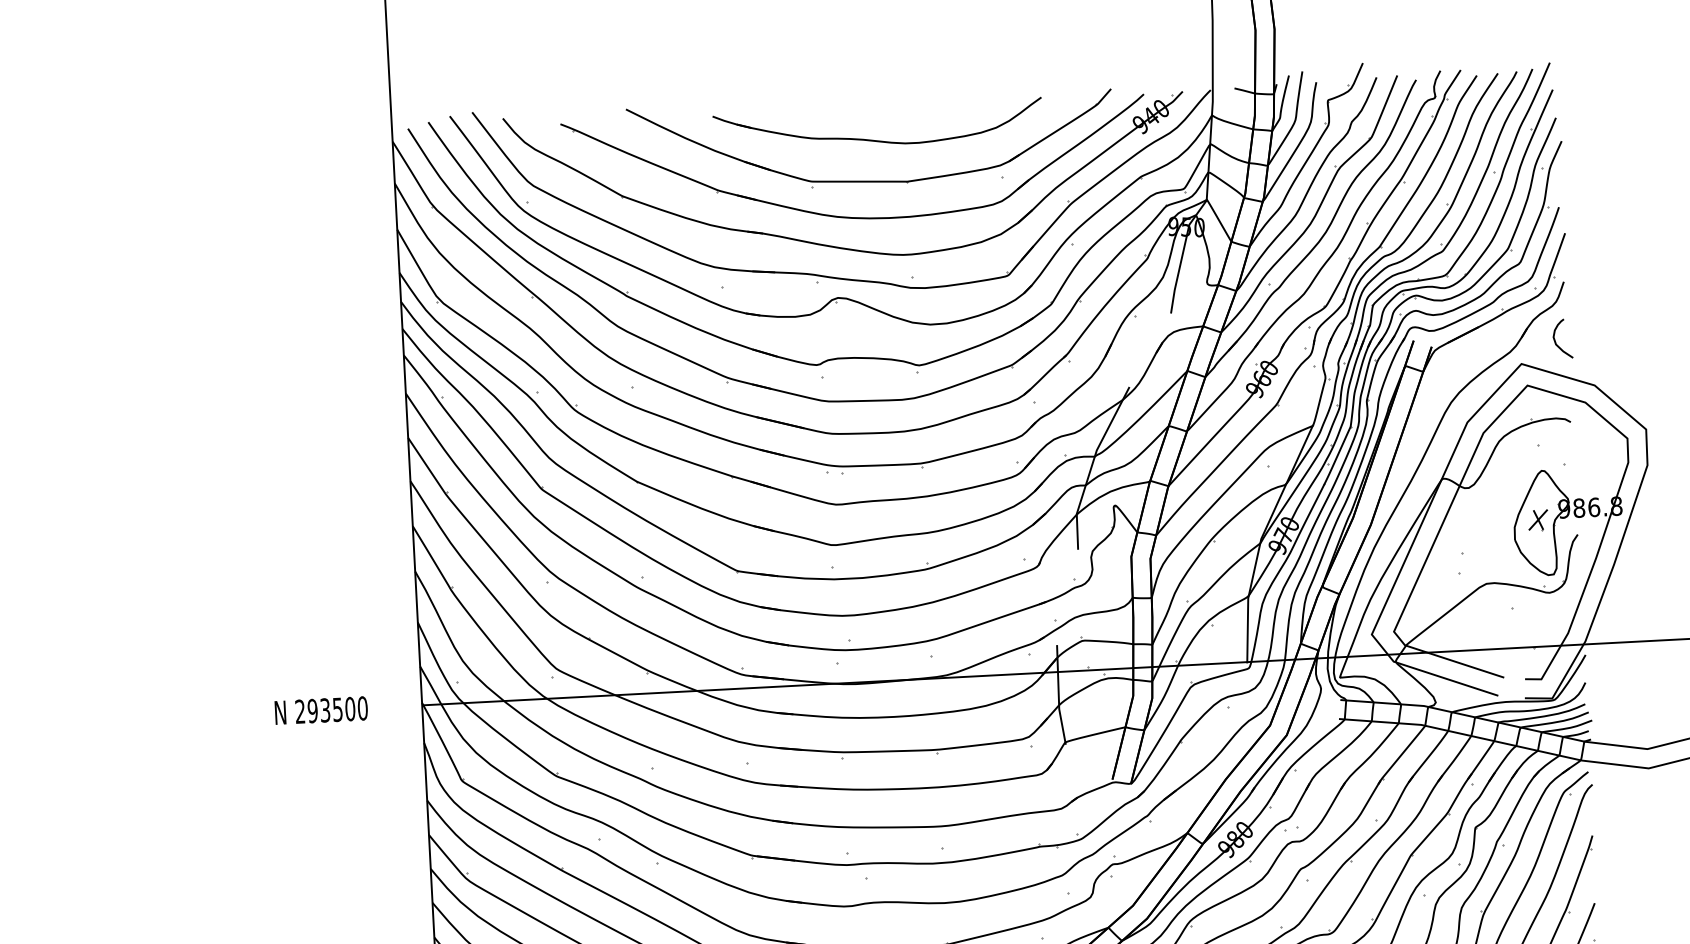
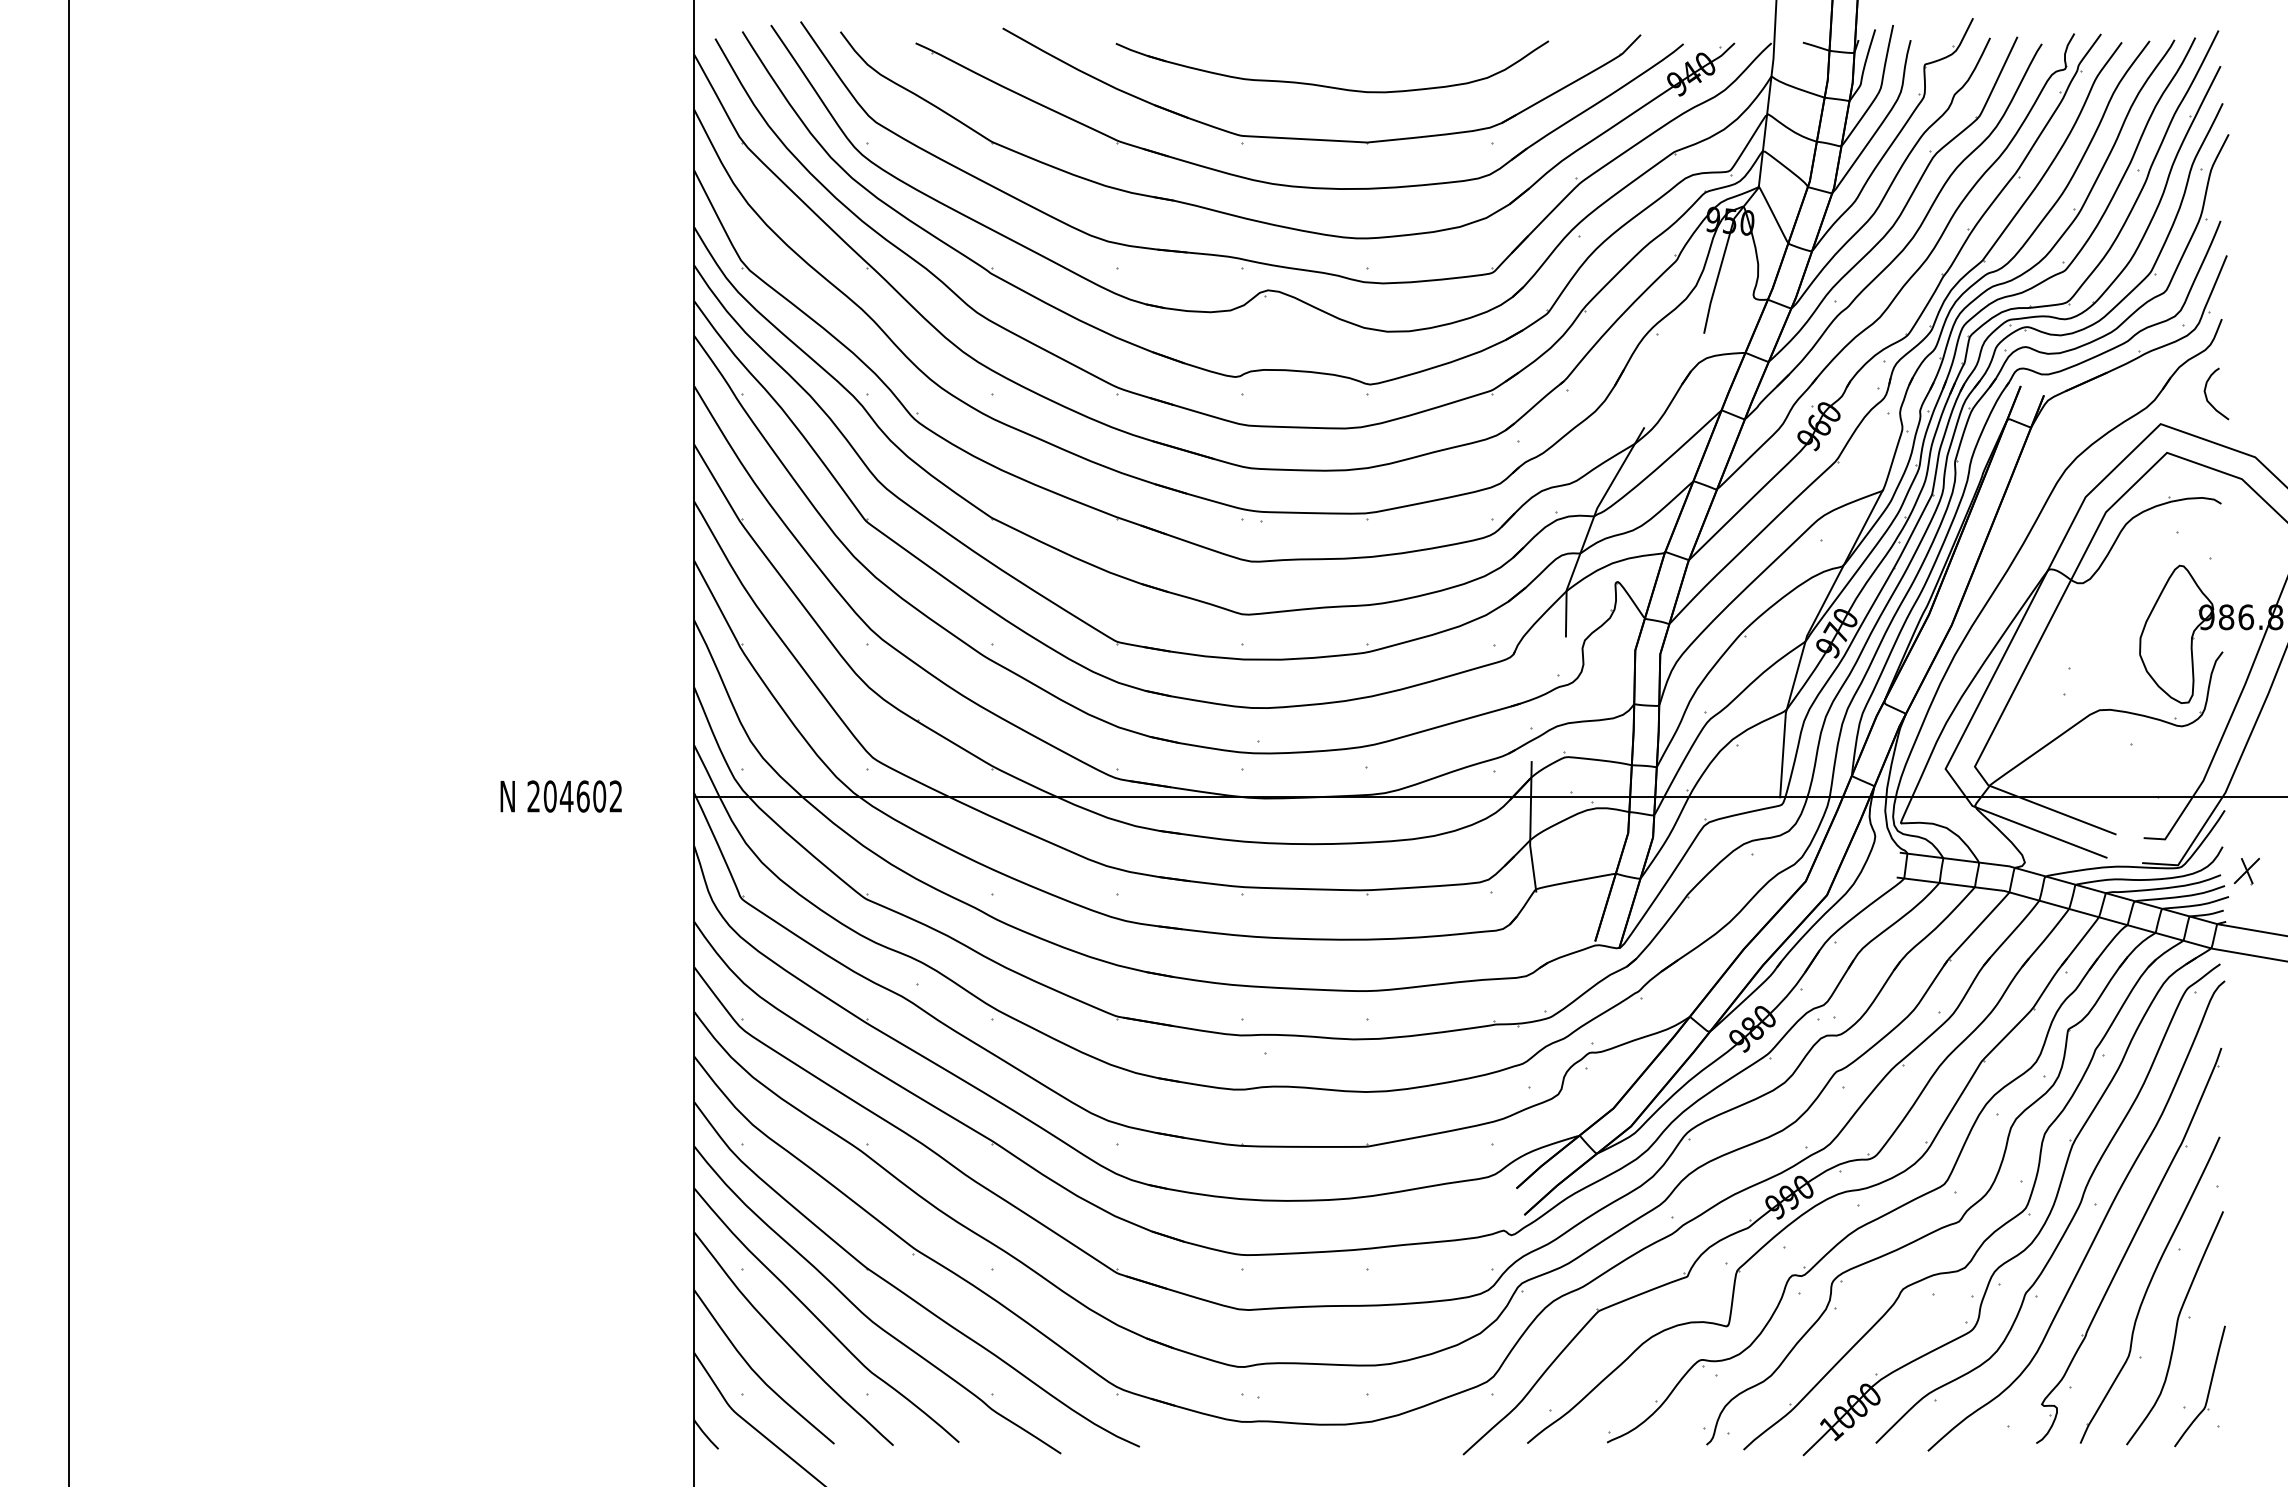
part: (1537, 520) -> (2246, 871), moved
text: (337, 709) -> (582, 796), 293500 -> 204602

